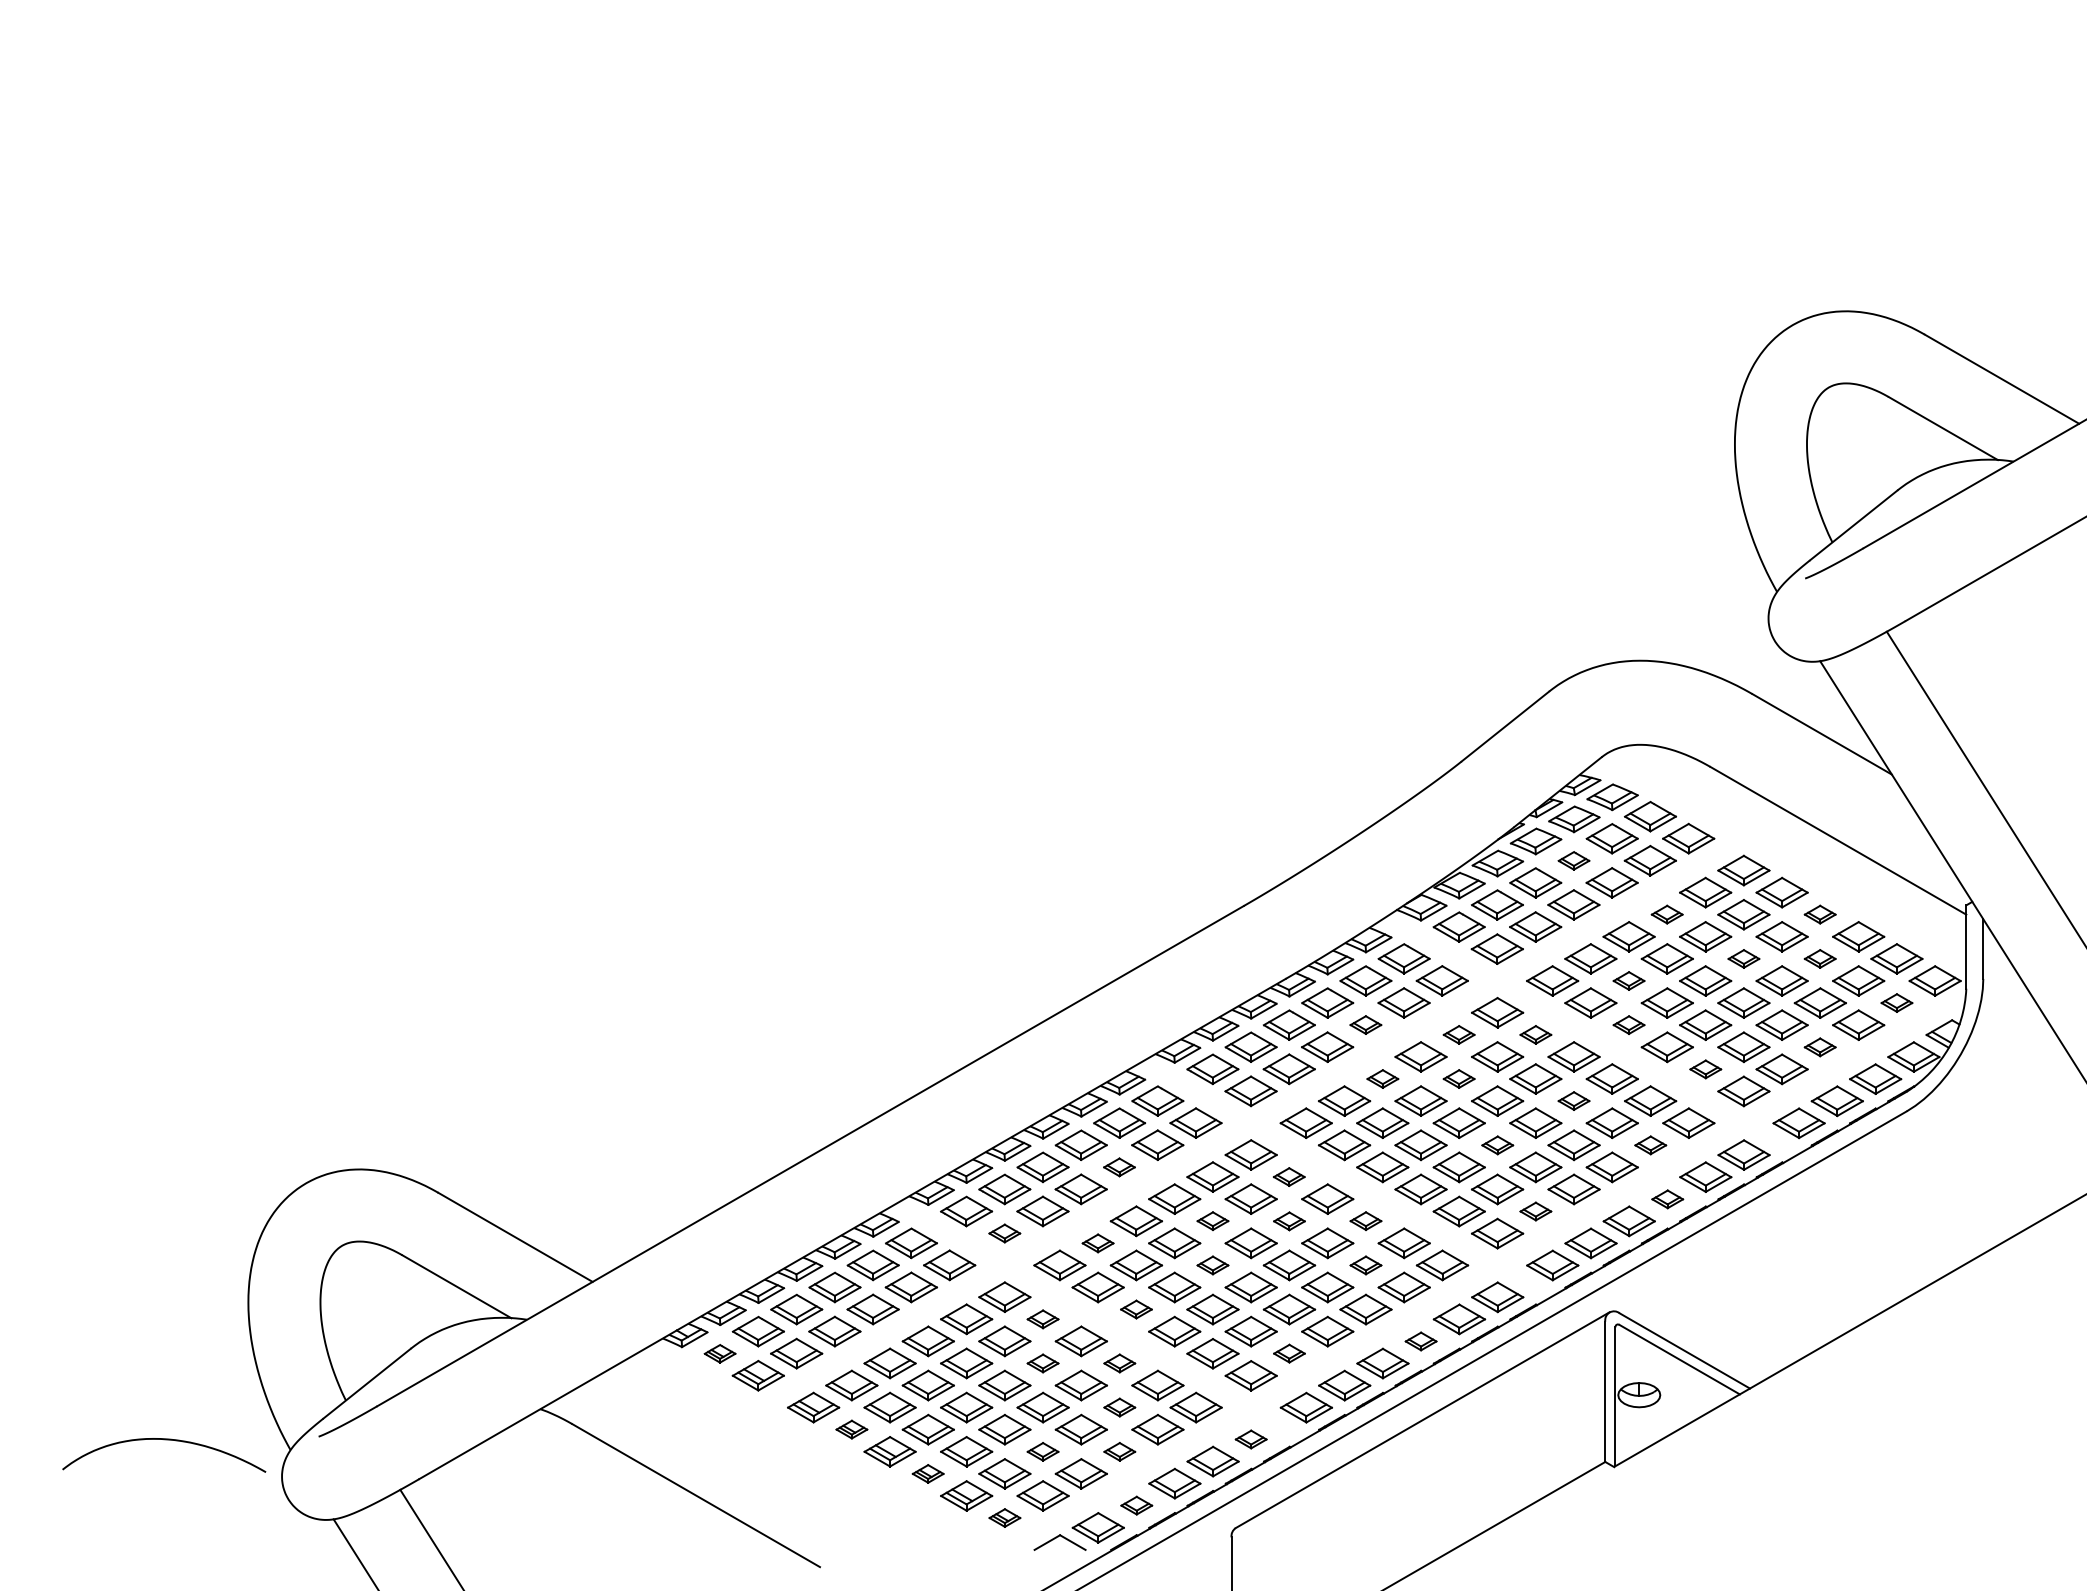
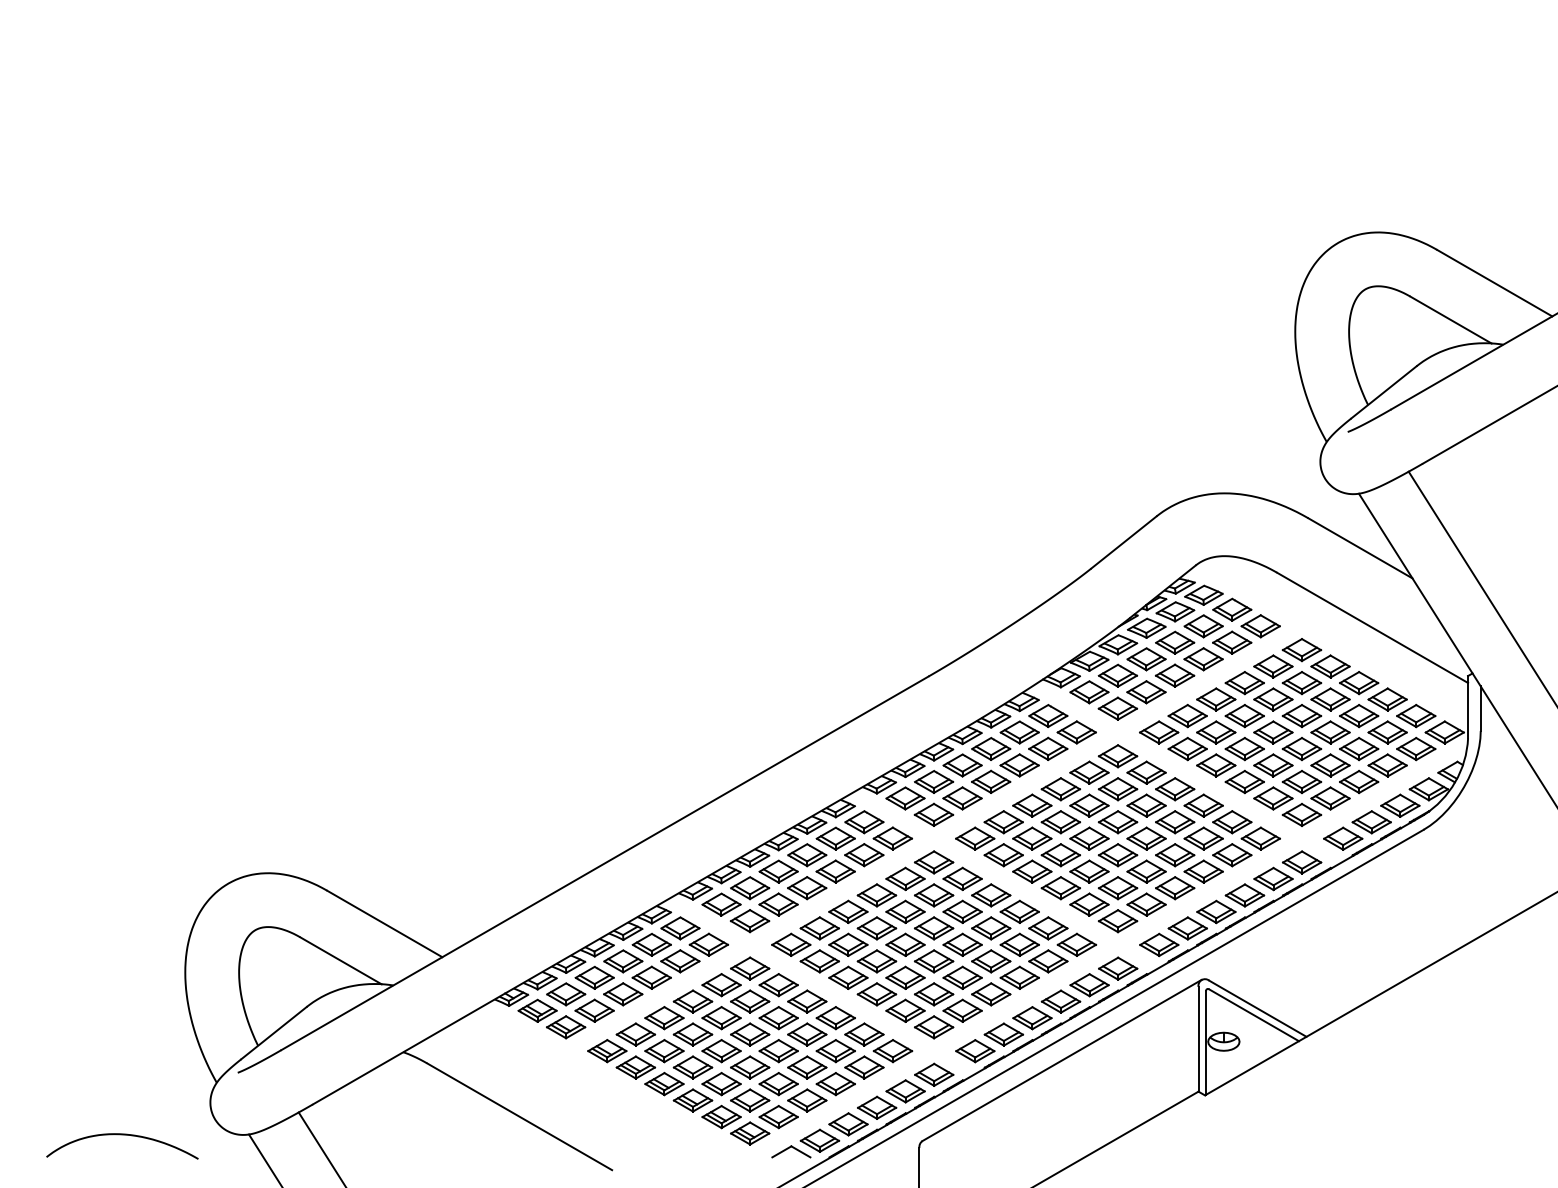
part: (1573, 860) -> (1174, 642), size x1.67
part: (1666, 914) -> (1244, 682), size x1.67
part: (1819, 914) -> (1358, 682), size x1.67
part: (1743, 958) -> (1301, 715), size x1.67
part: (1819, 958) -> (1358, 715), size x1.67
part: (1628, 980) -> (1215, 732), size x1.67
part: (1896, 1002) -> (1415, 748), size x1.67
part: (1365, 1024) -> (1019, 764), size x1.67
part: (1628, 1024) -> (1215, 764), size x1.67
part: (1458, 1034) -> (1088, 772), size x1.67
part: (1535, 1034) -> (1146, 772), size x1.67
part: (1819, 1047) -> (1358, 782), size x1.67
part: (1705, 1069) -> (1273, 798), size x1.67
part: (1382, 1078) -> (1032, 805), size x1.67
part: (1458, 1078) -> (1088, 805), size x1.67
part: (1573, 1100) -> (1174, 821), size x1.67
part: (1497, 1145) -> (1118, 855), size x1.67
part: (1650, 1145) -> (1232, 855), size x1.67
part: (1119, 1167) -> (835, 871), size x1.67
part: (1288, 1176) -> (961, 878), size x1.67
part: (1667, 1199) -> (1244, 895), size x1.67
part: (1535, 1211) -> (1146, 904), size x1.67
part: (1212, 1220) -> (905, 911), size x1.67
part: (1365, 1220) -> (1019, 911), size x1.67
part: (1289, 1221) -> (962, 912), size x1.67
part: (1004, 1233) -> (749, 921), size x1.67
part: (1097, 1243) -> (819, 928), size x1.67
part: (1212, 1265) -> (905, 944), size x1.67
part: (1365, 1265) -> (1019, 944), size x1.67
part: (1136, 1309) -> (848, 977), size x1.67
part: (1042, 1319) -> (778, 985), size x1.67
part: (1420, 1341) -> (1060, 1001), size x1.67
part: (719, 1353) -> (537, 1010), size x1.67
part: (1289, 1353) -> (962, 1010), size x1.67
part: (1042, 1363) -> (778, 1018), size x1.67
part: (1119, 1363) -> (835, 1018), size x1.67
part: (1119, 1407) -> (835, 1050), size x1.67
part: (851, 1429) -> (635, 1067), size x1.67
part: (1250, 1439) -> (933, 1074), size x1.67
curve: (164, 1440) -> (122, 1135), moved
part: (1042, 1451) -> (778, 1083), size x1.67
part: (1119, 1451) -> (835, 1083), size x1.67
part: (927, 1473) -> (692, 1100), size x1.67
part: (1136, 1505) -> (848, 1124), size x1.67
part: (1004, 1517) -> (749, 1133), size x1.67

